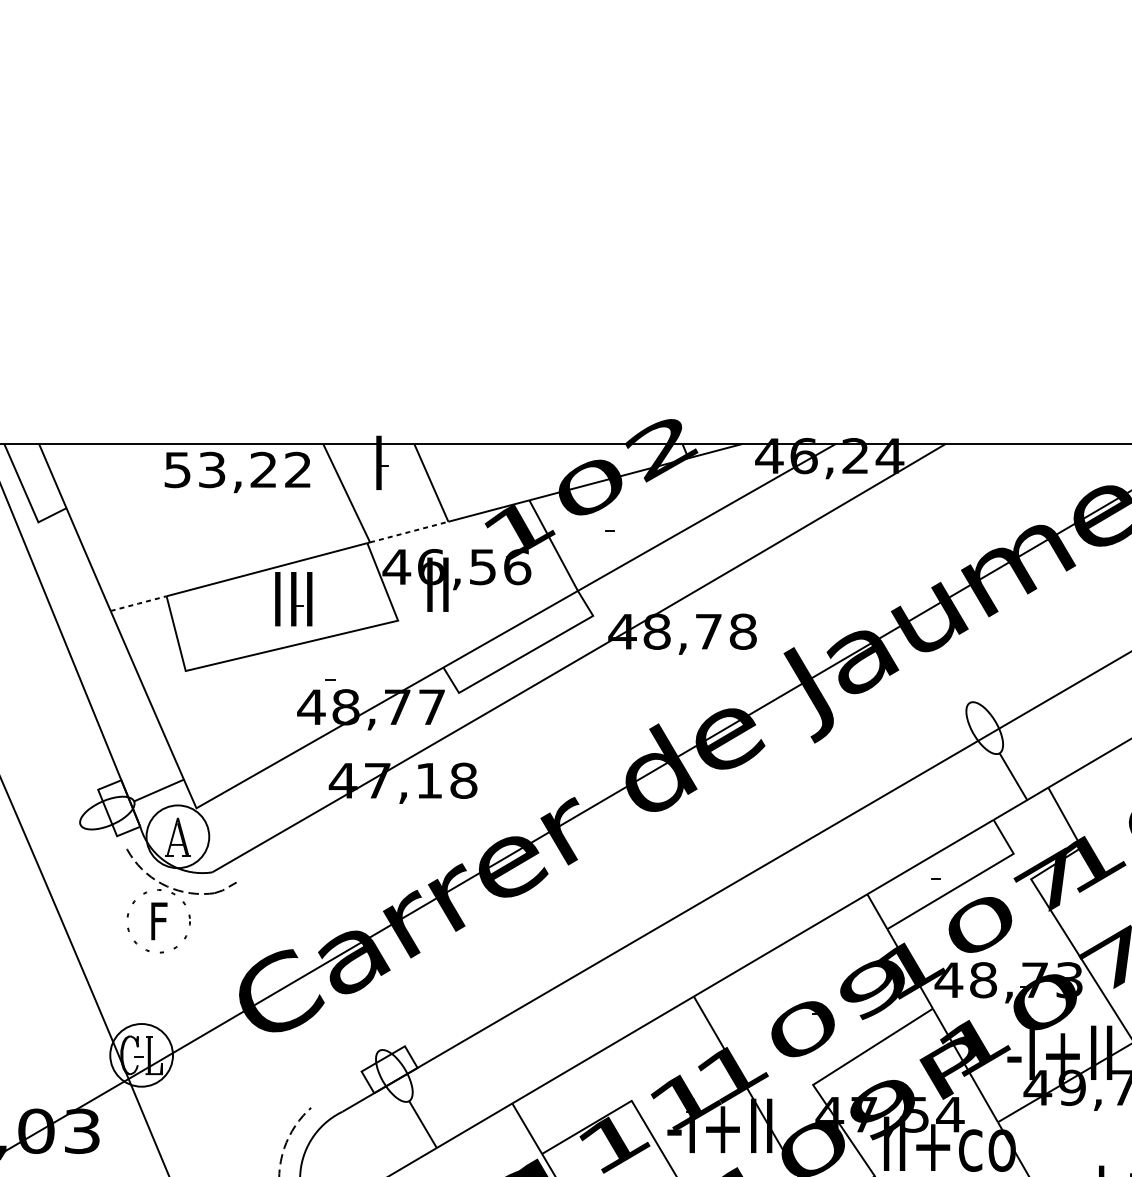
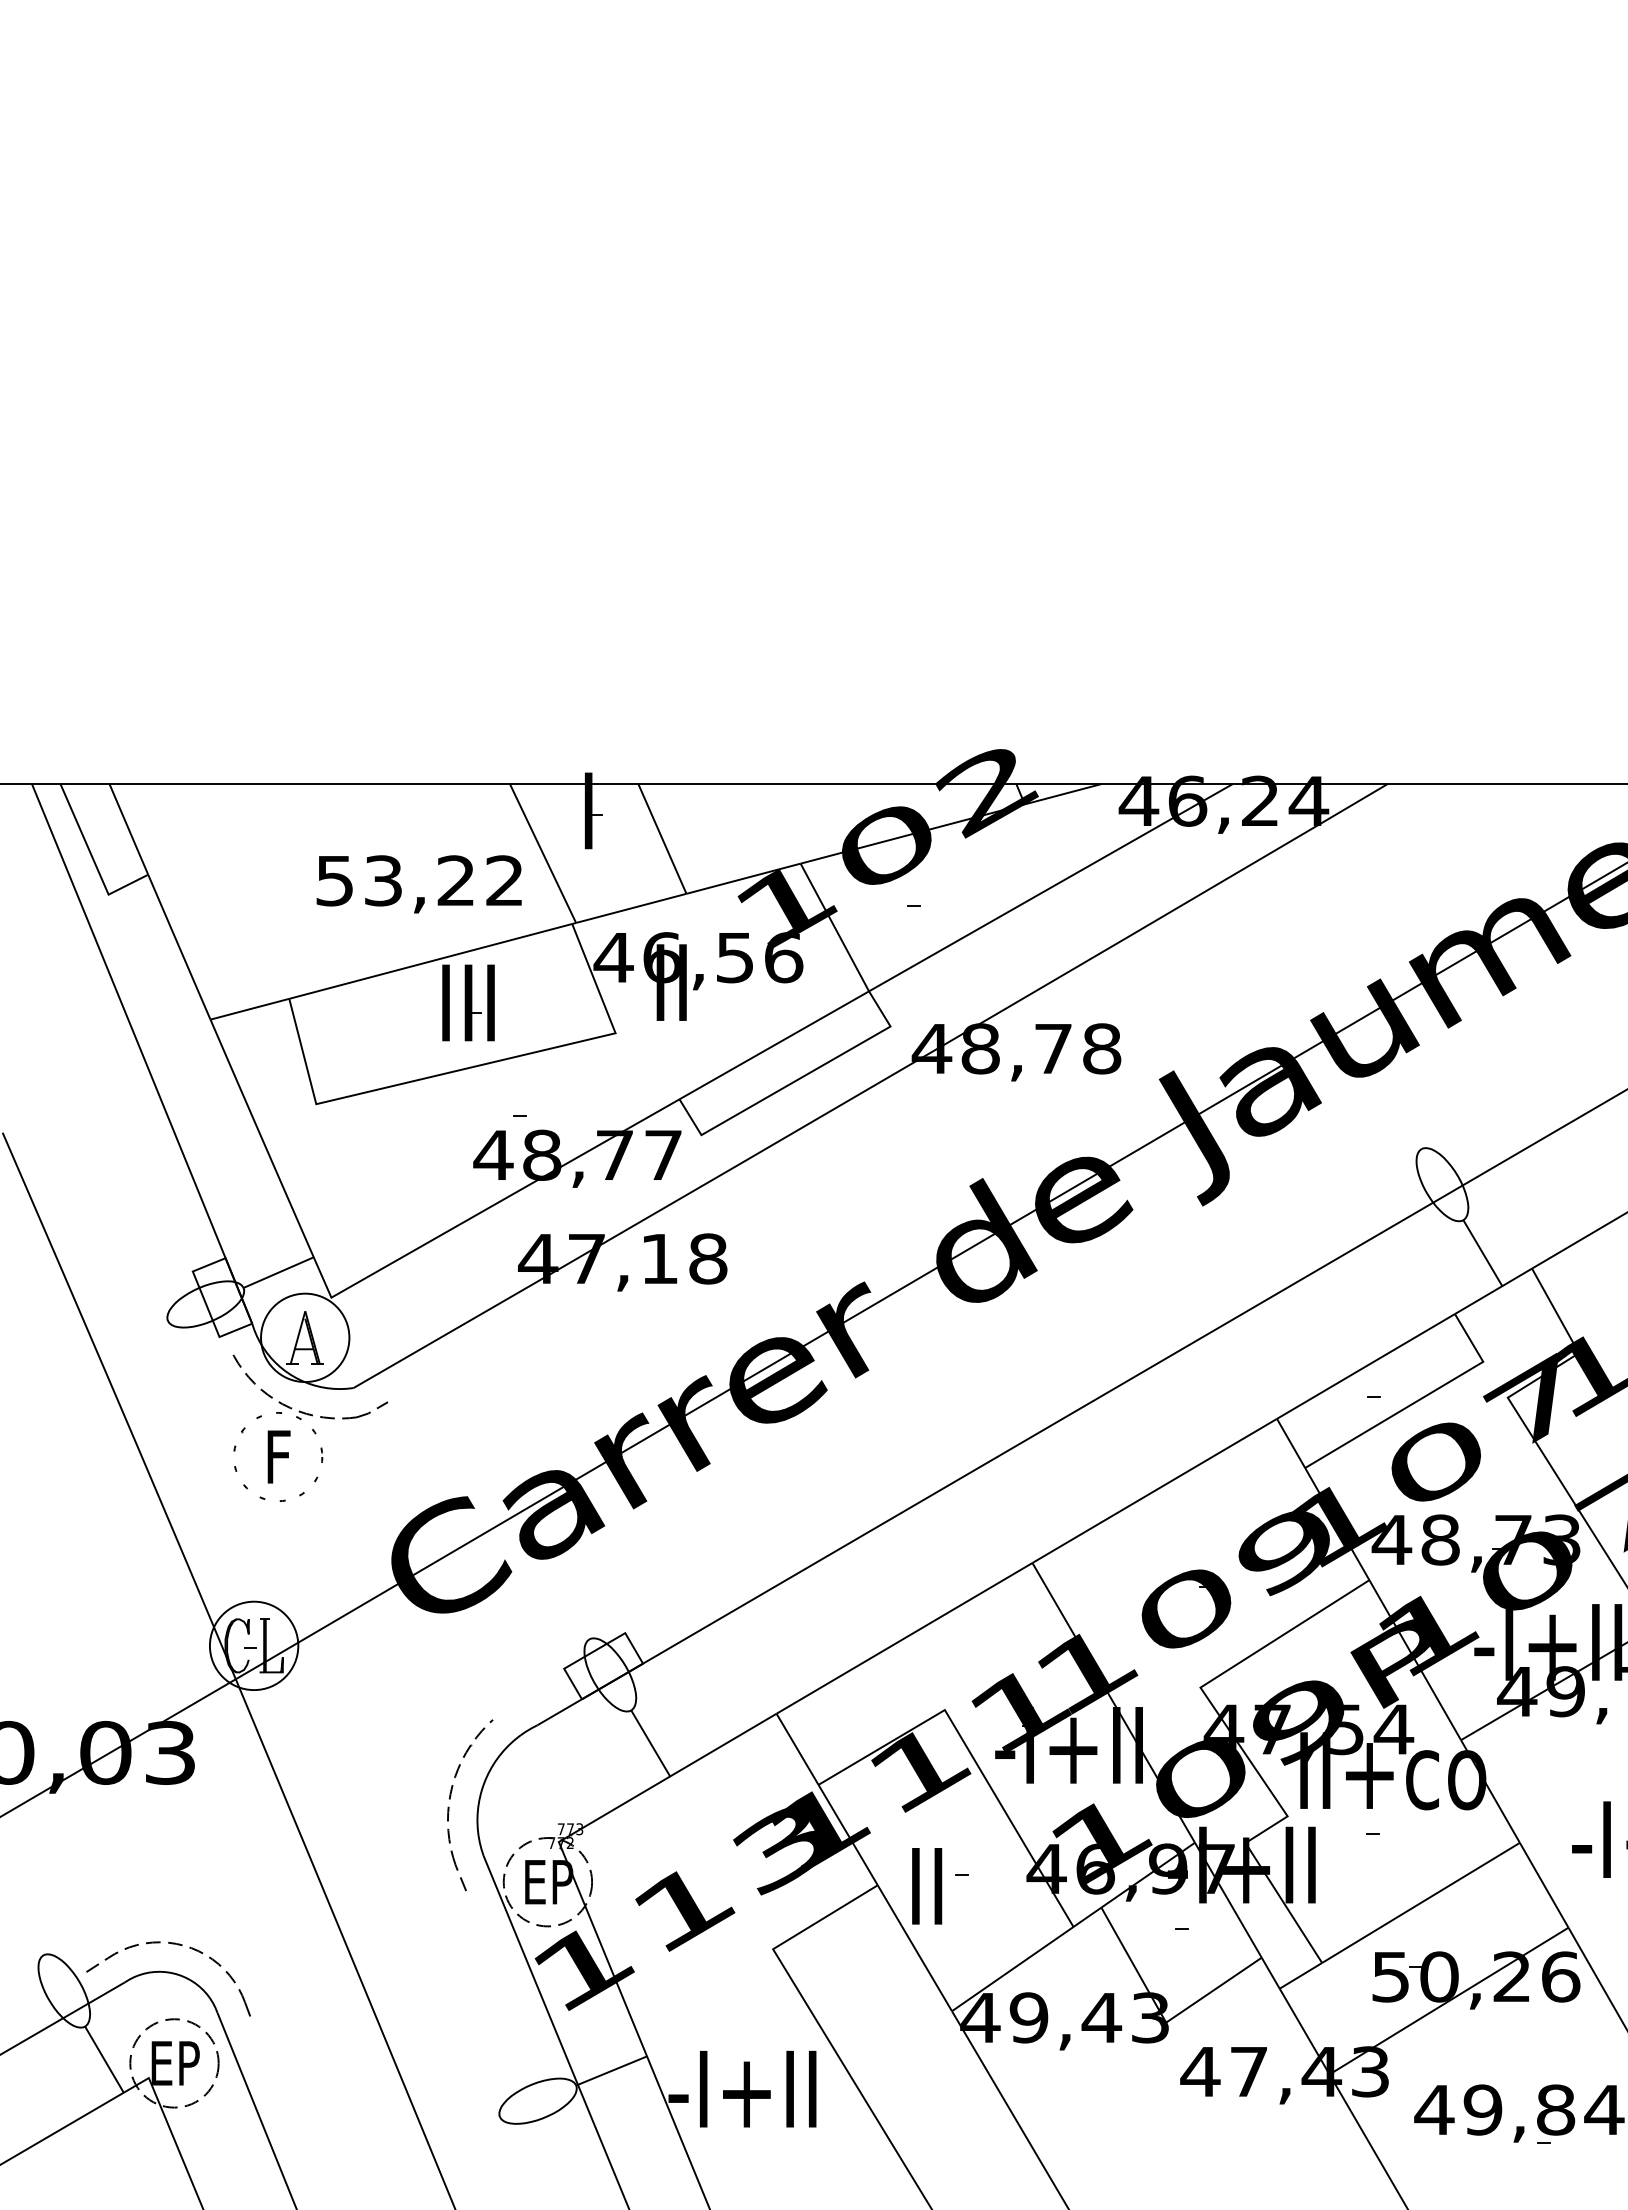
text: (236, 472) -> (418, 884), moved
line: (409, 532) -> (631, 908), dashed -> solid
line: (138, 603) -> (249, 1009), dashed -> solid

